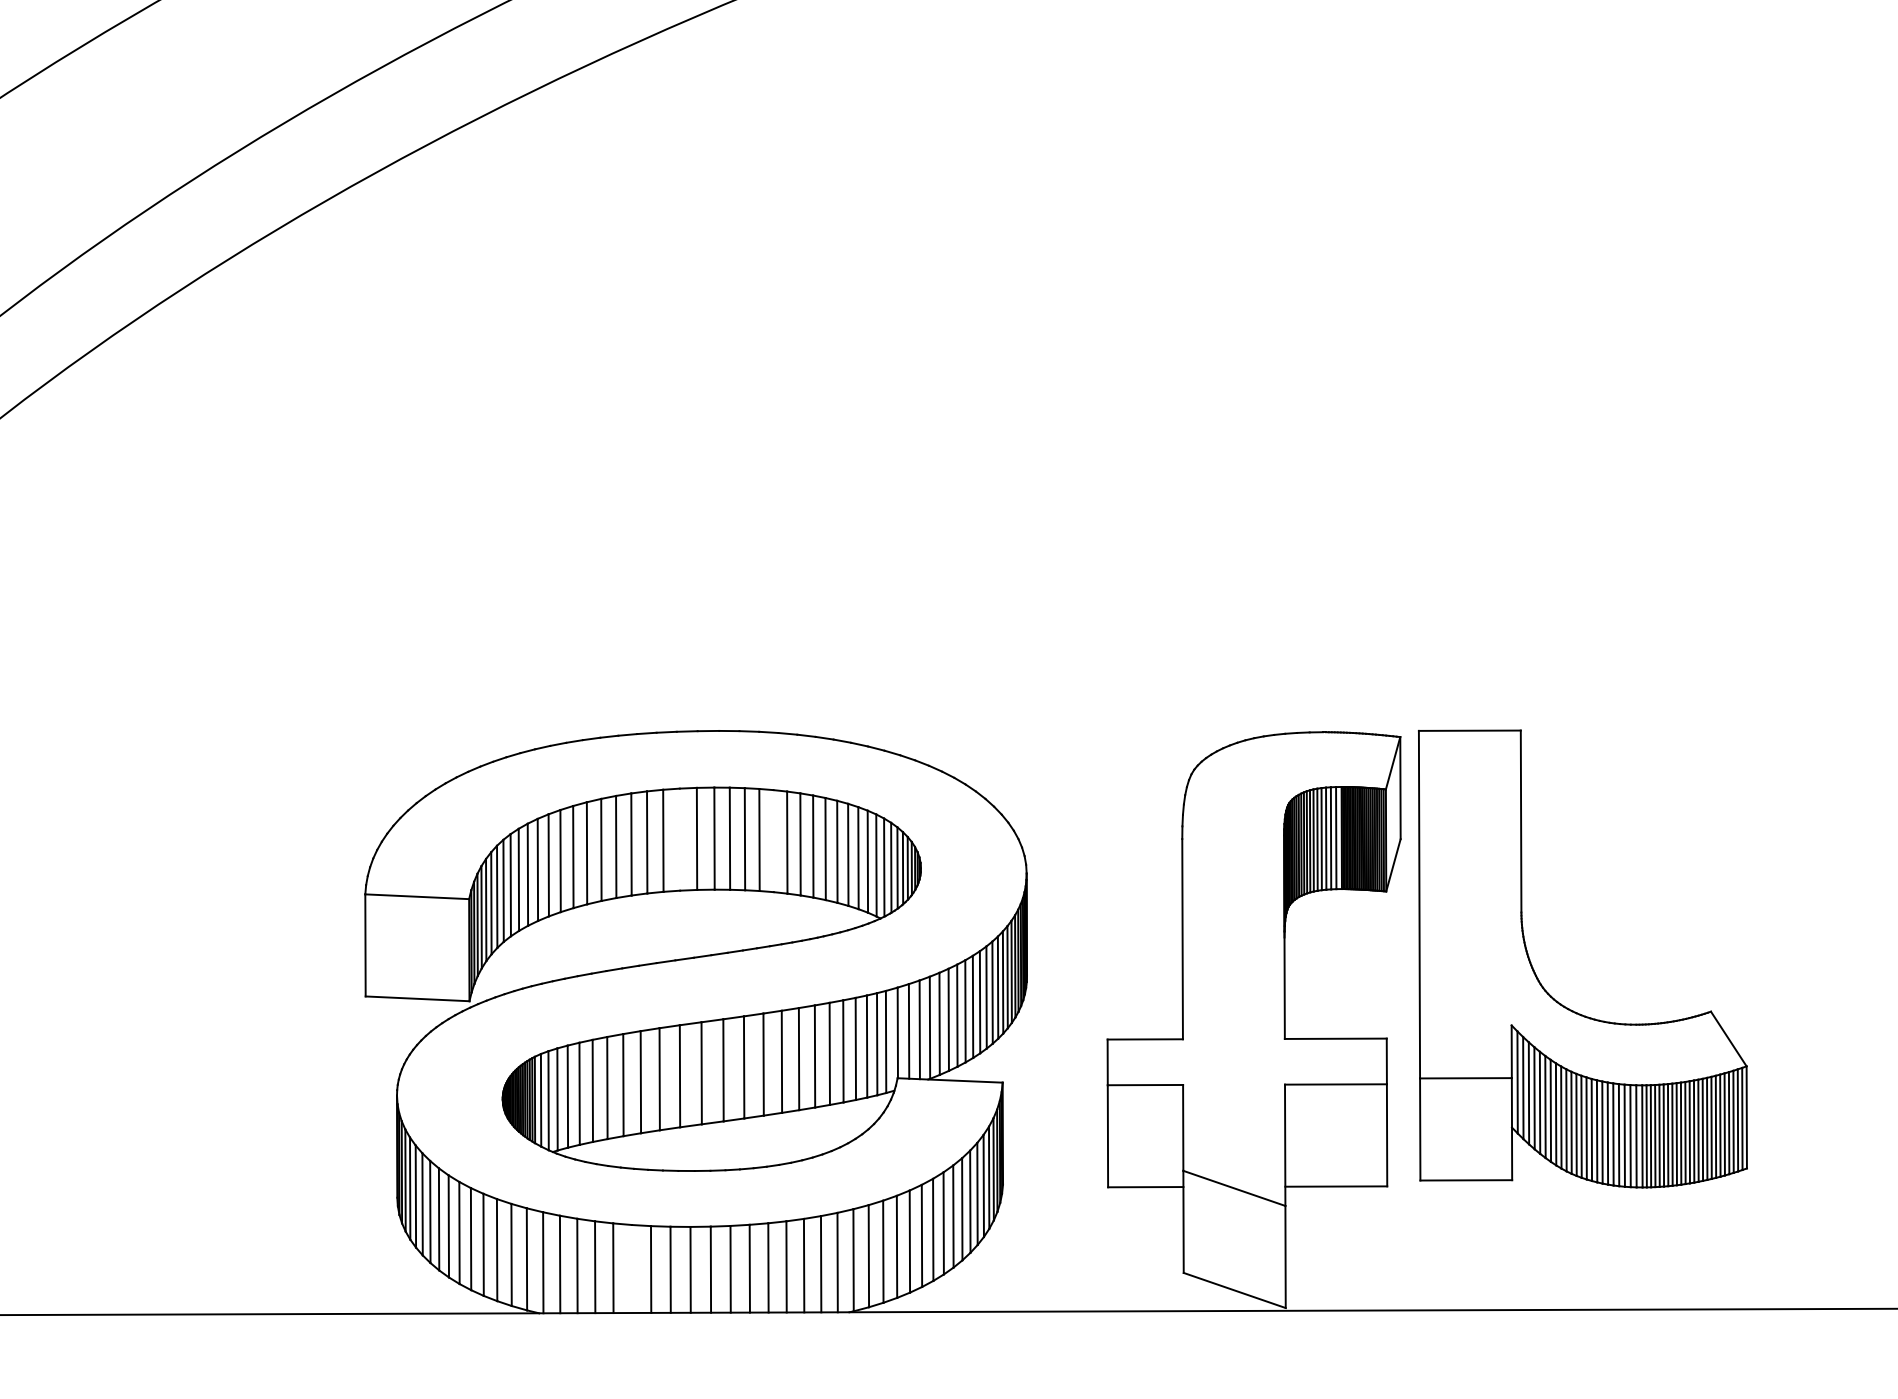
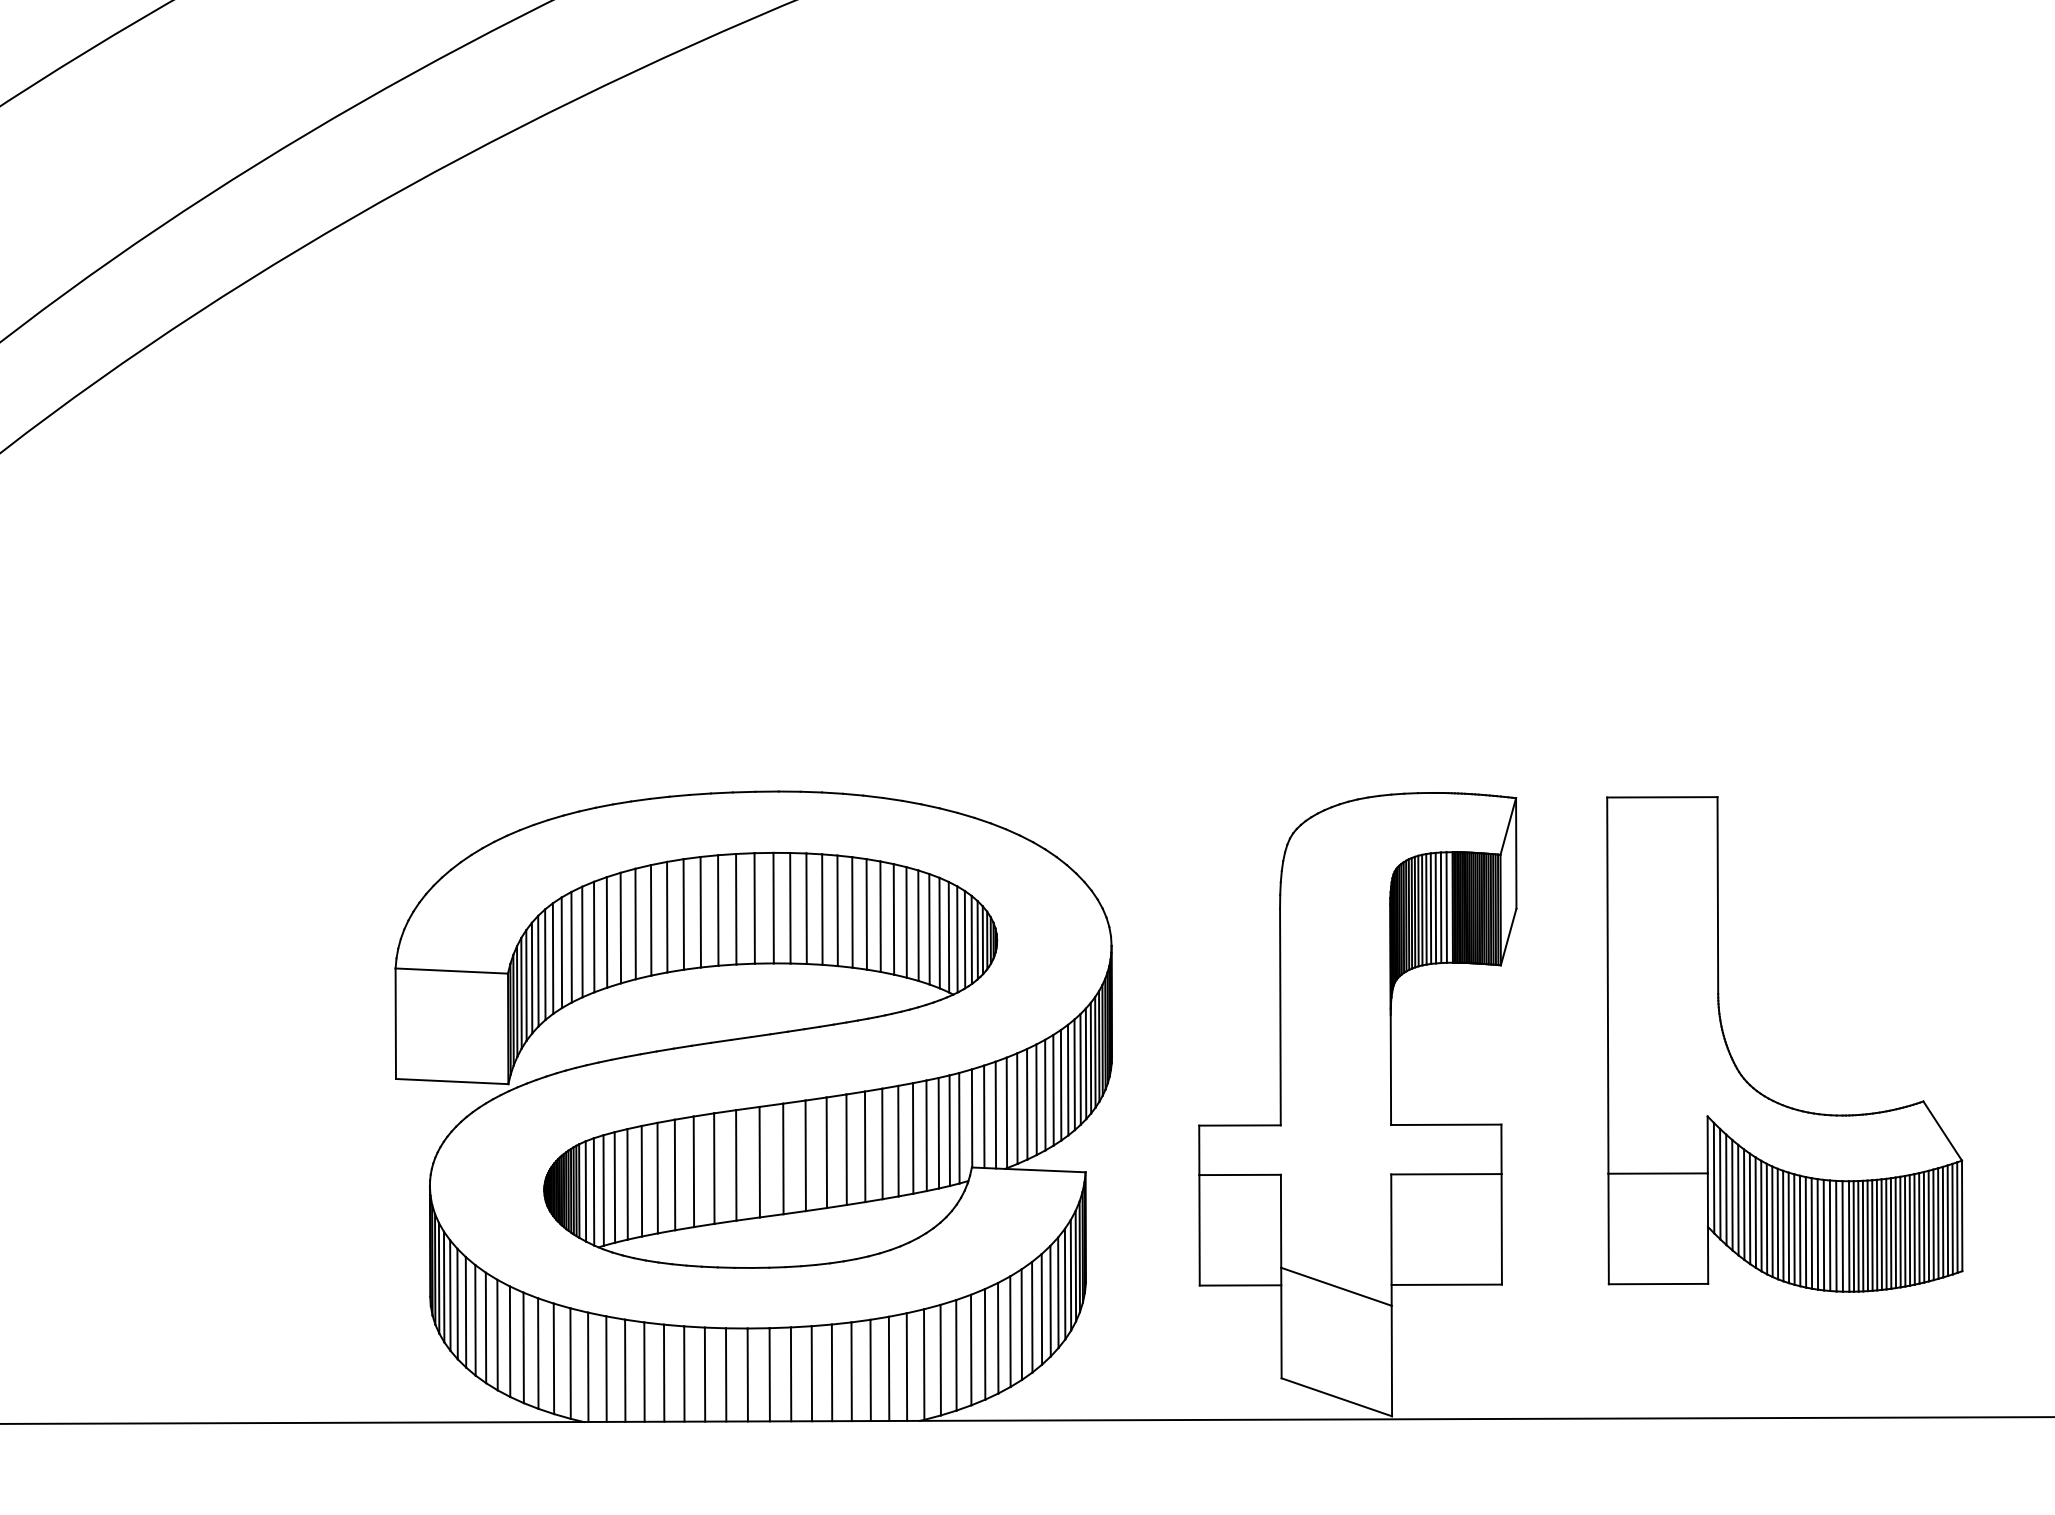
line: (680, 838) -> (736, 908), added
line: (773, 840) -> (837, 910), added
part: (1543, 986) -> (1742, 1074), moved
line: (632, 1268) -> (684, 1373), added

